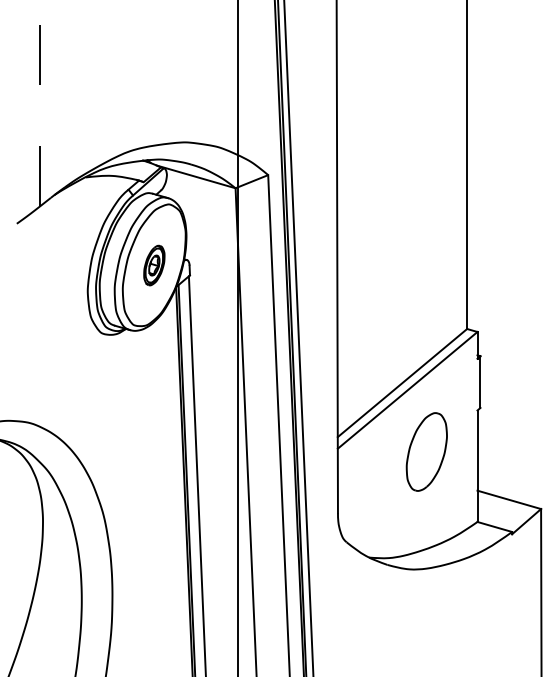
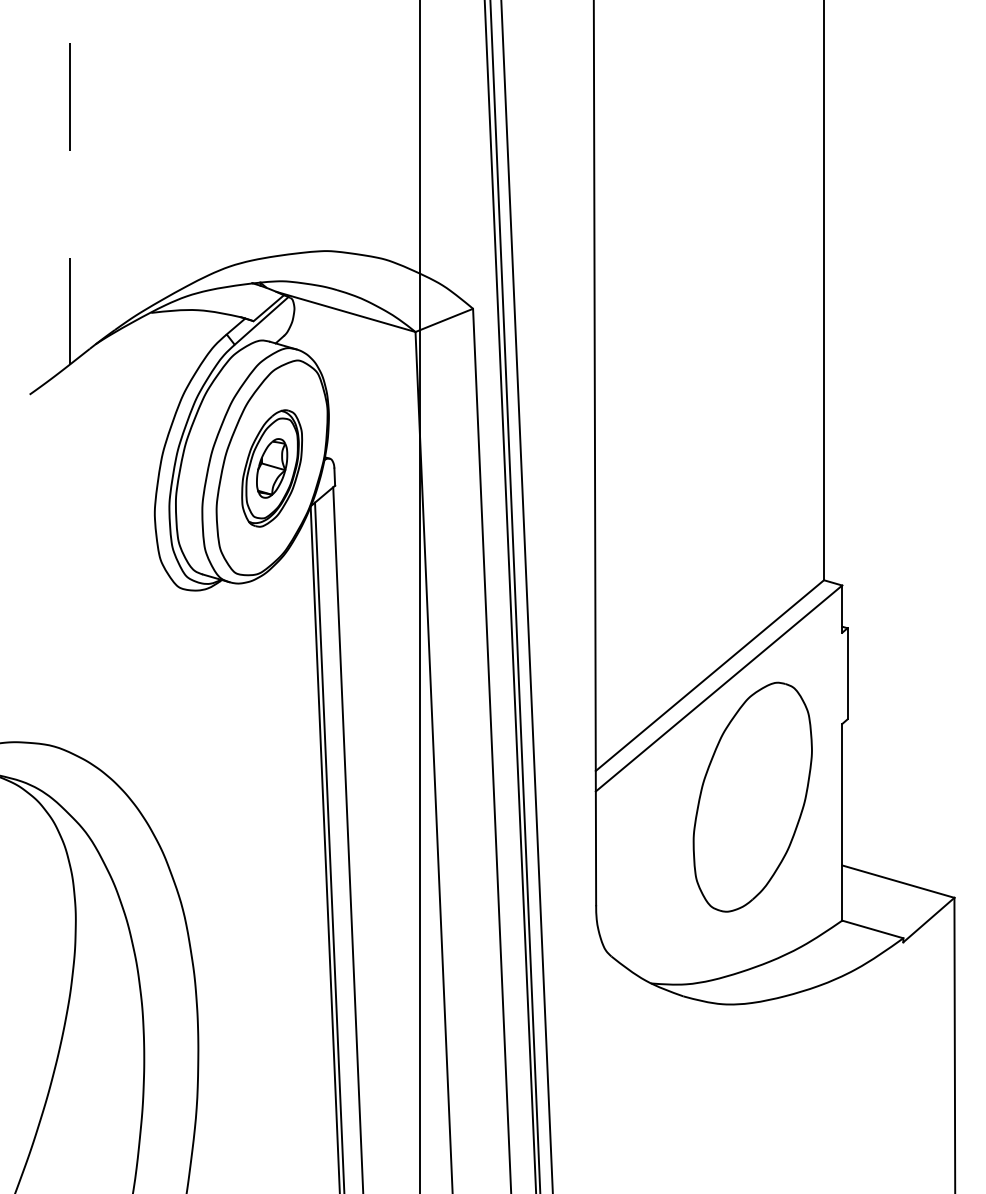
part: (154, 265) -> (272, 468), size x1.67
part: (426, 451) -> (752, 796), size x1.67

